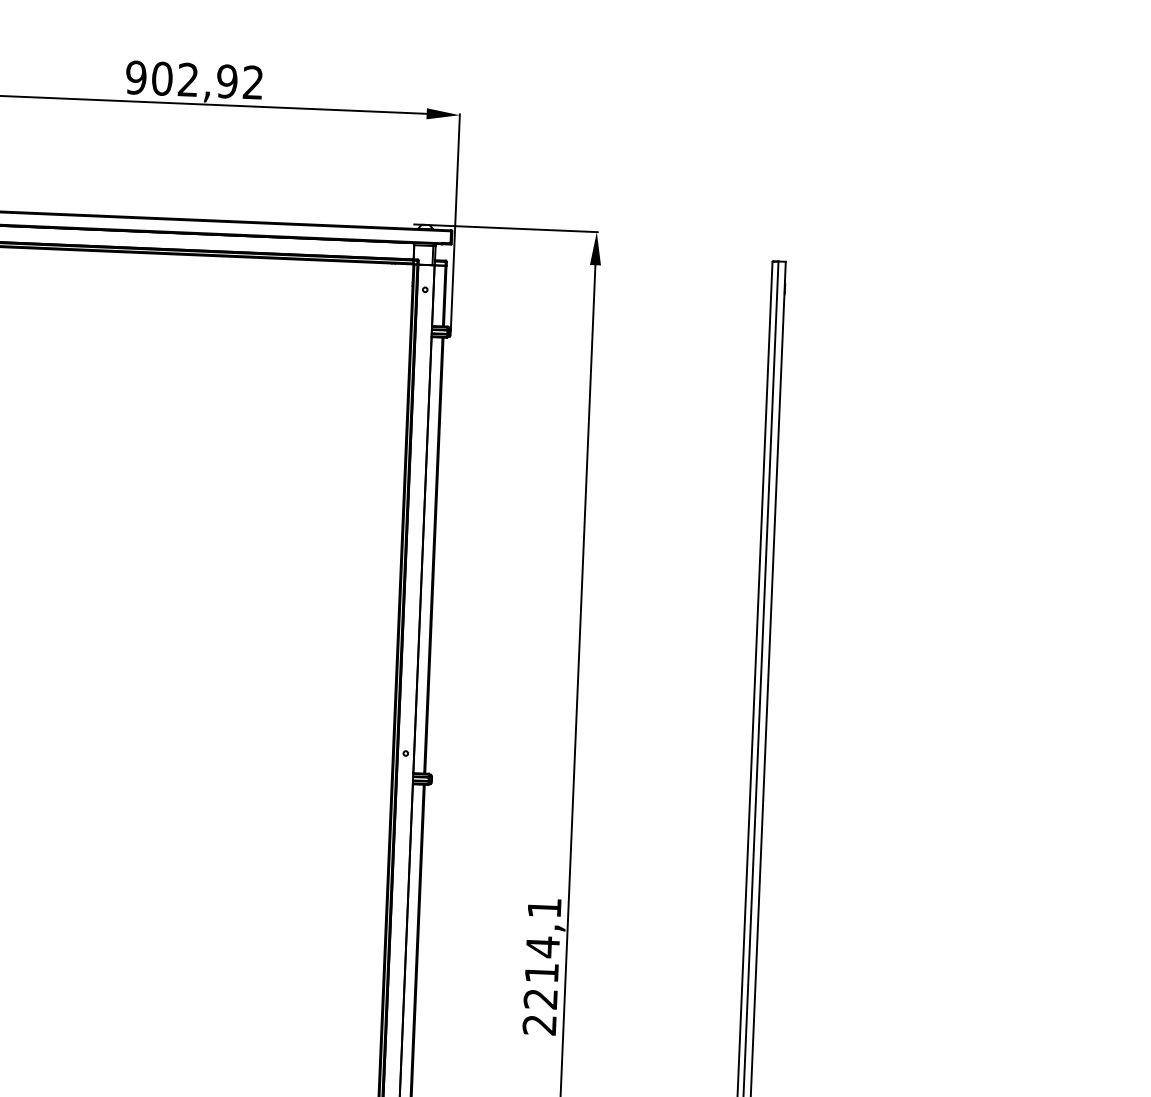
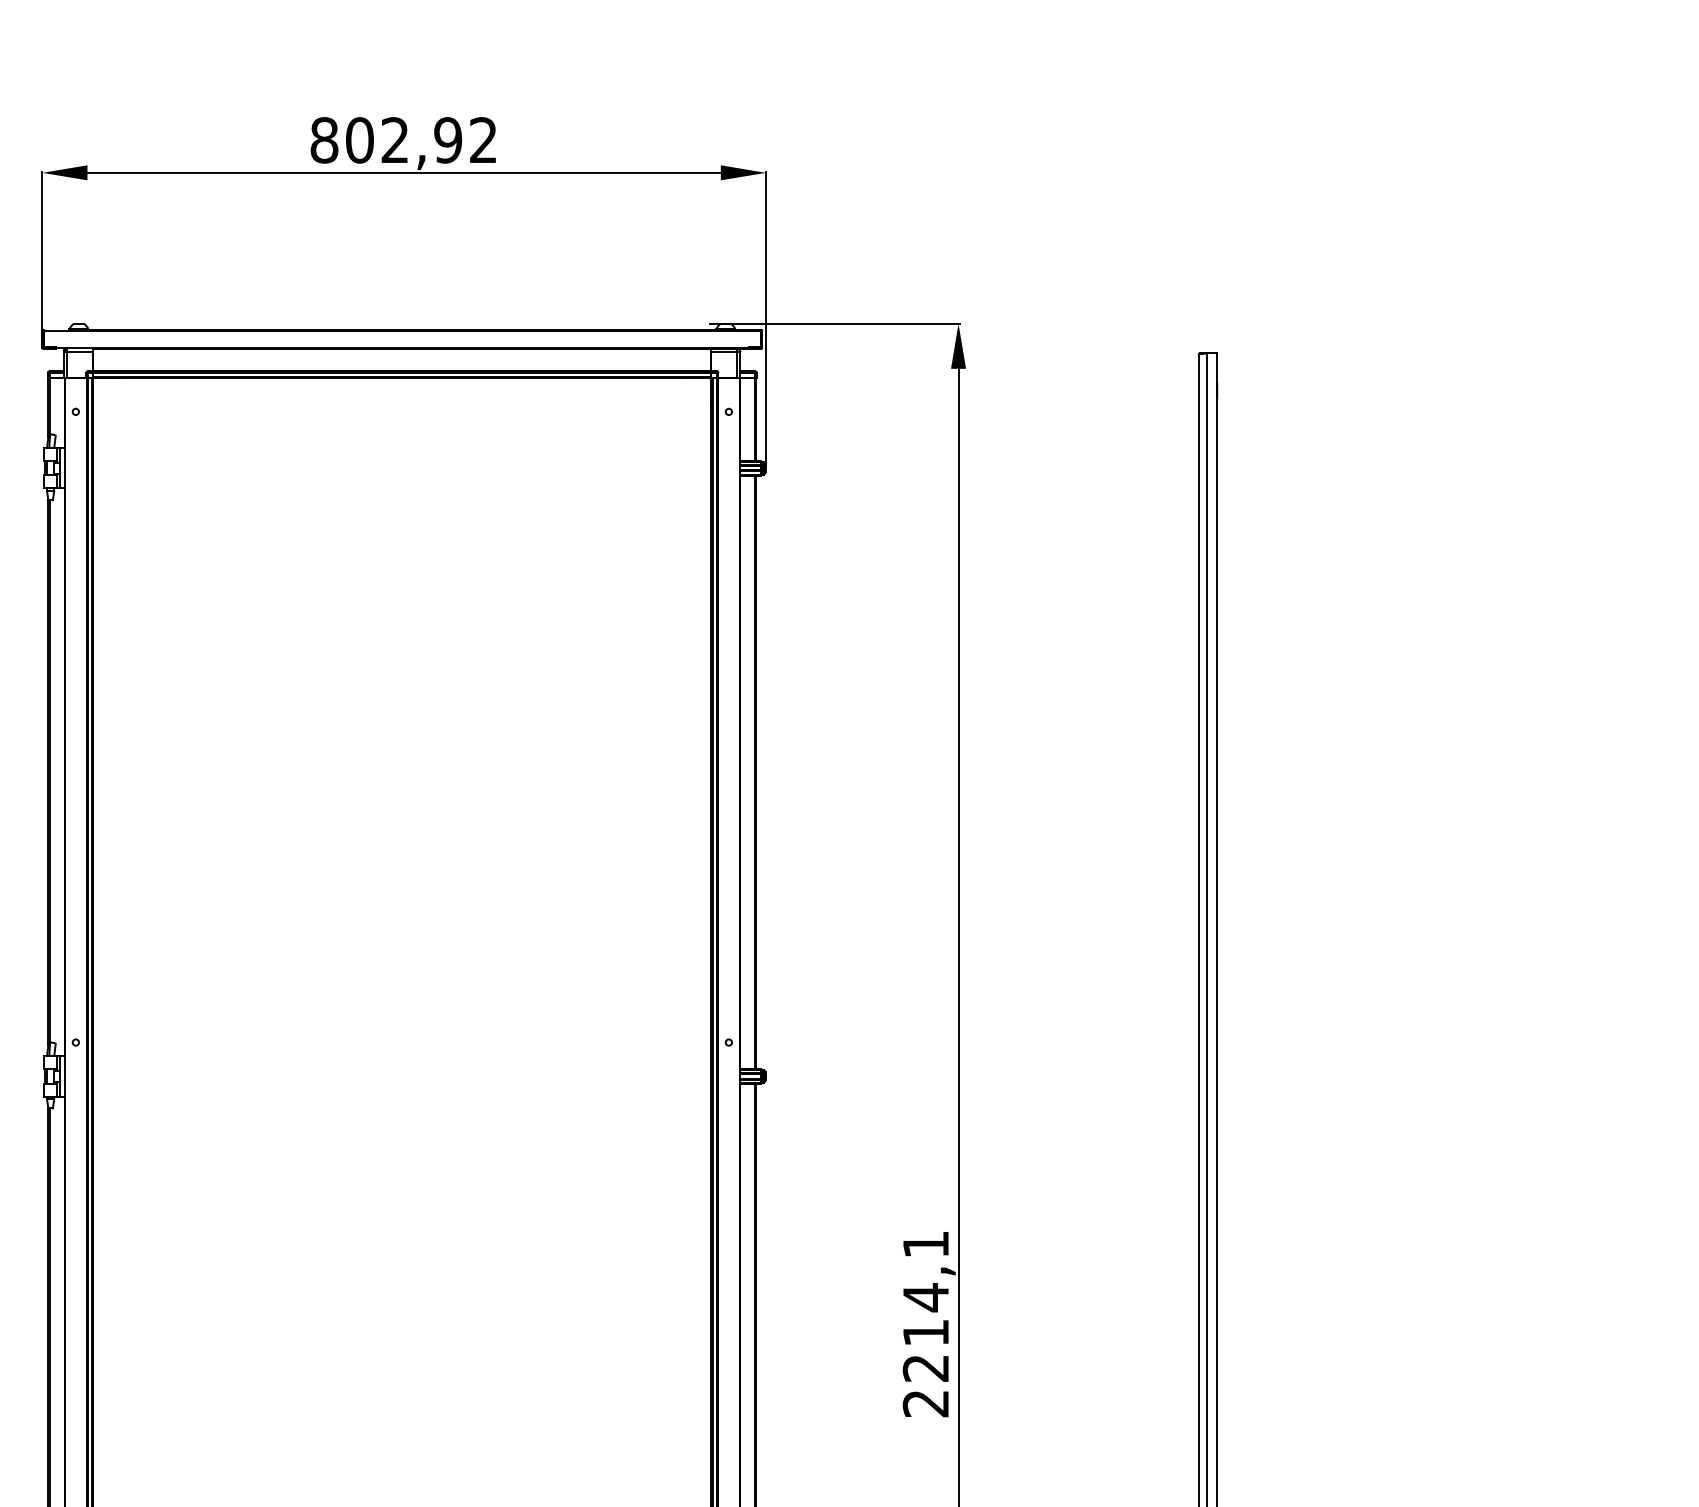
text: (136, 77) -> (324, 140), 902,92 -> 802,92

